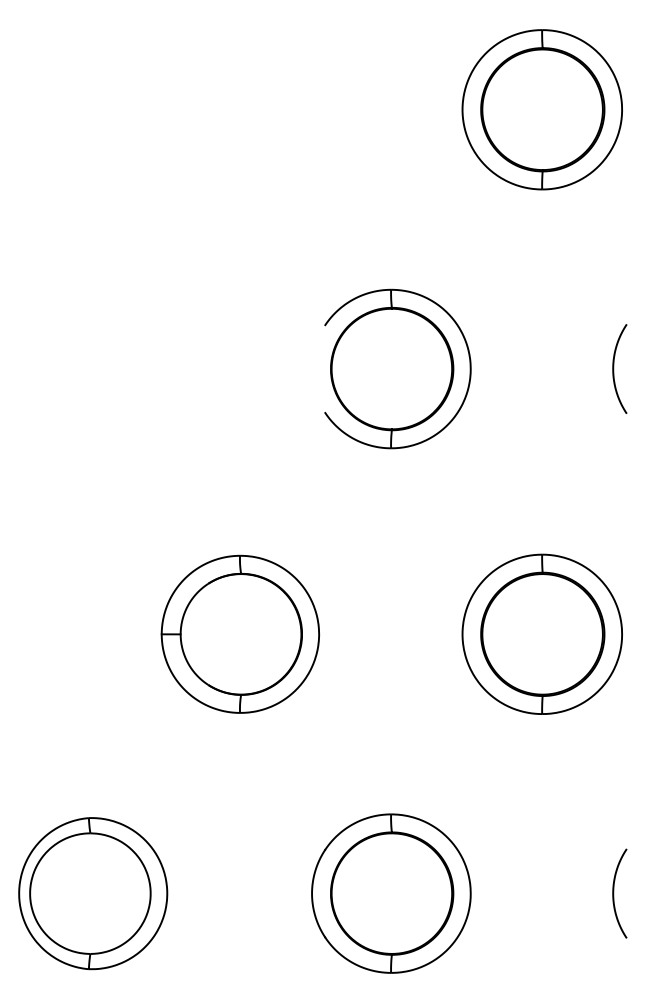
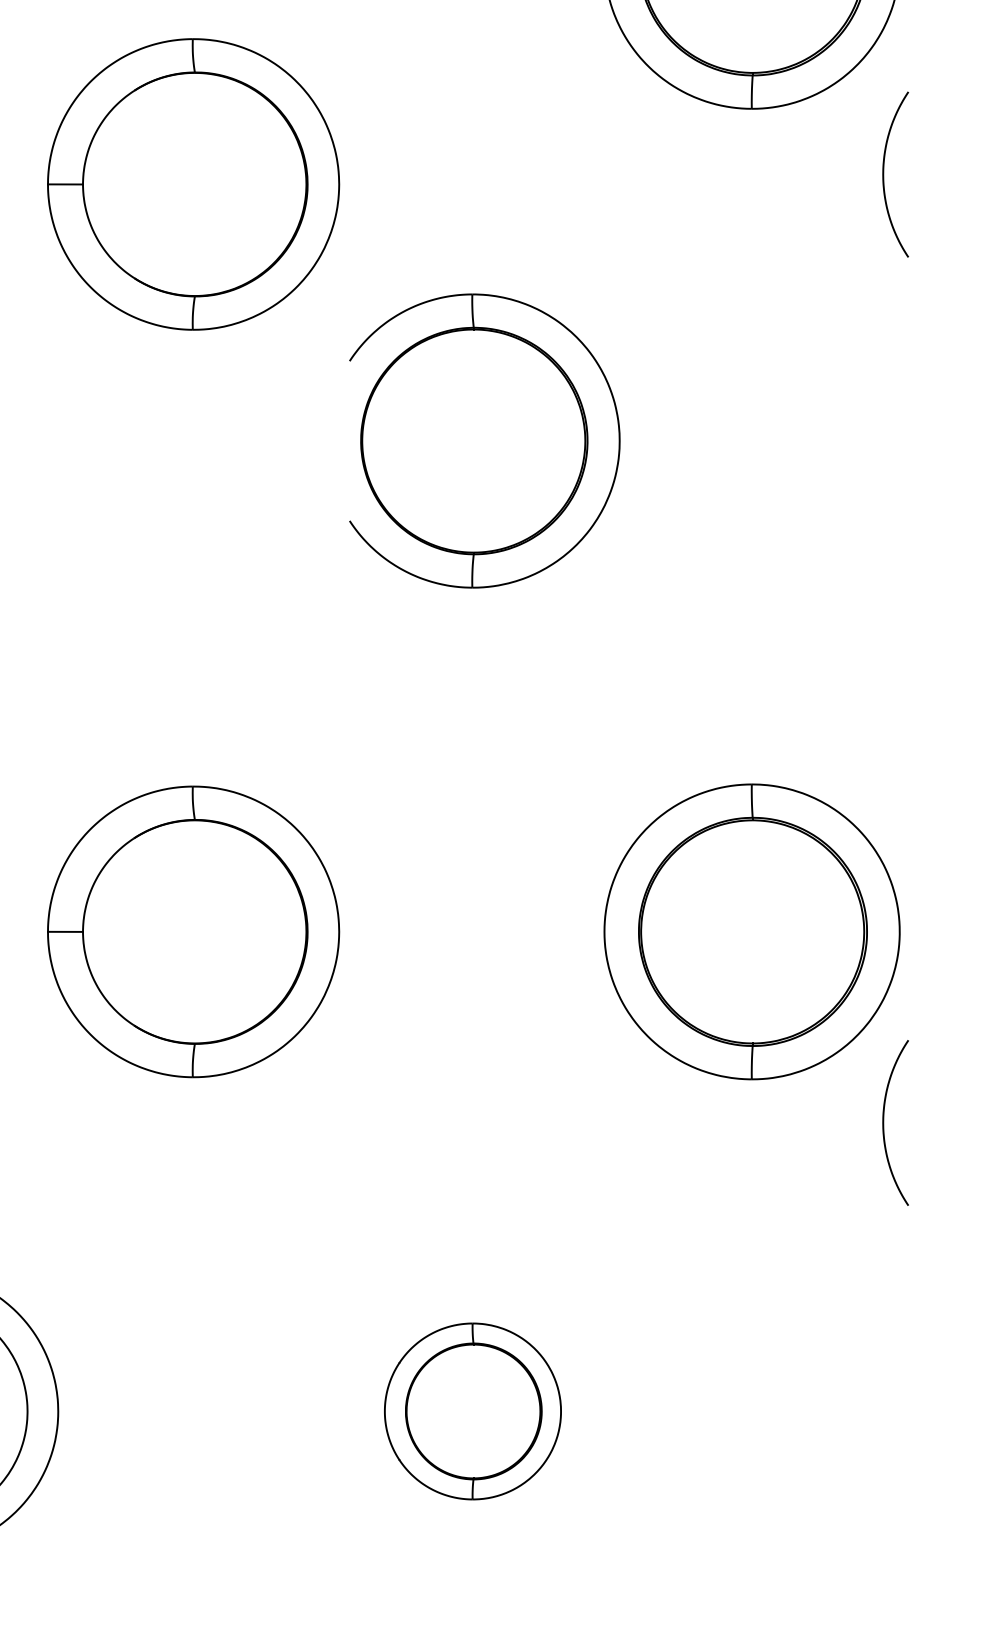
part: (239, 229) -> (191, 182), added
curve: (614, 368) -> (885, 173), moved
part: (391, 893) -> (473, 1411), size x0.6
curve: (614, 893) -> (885, 1122), moved

